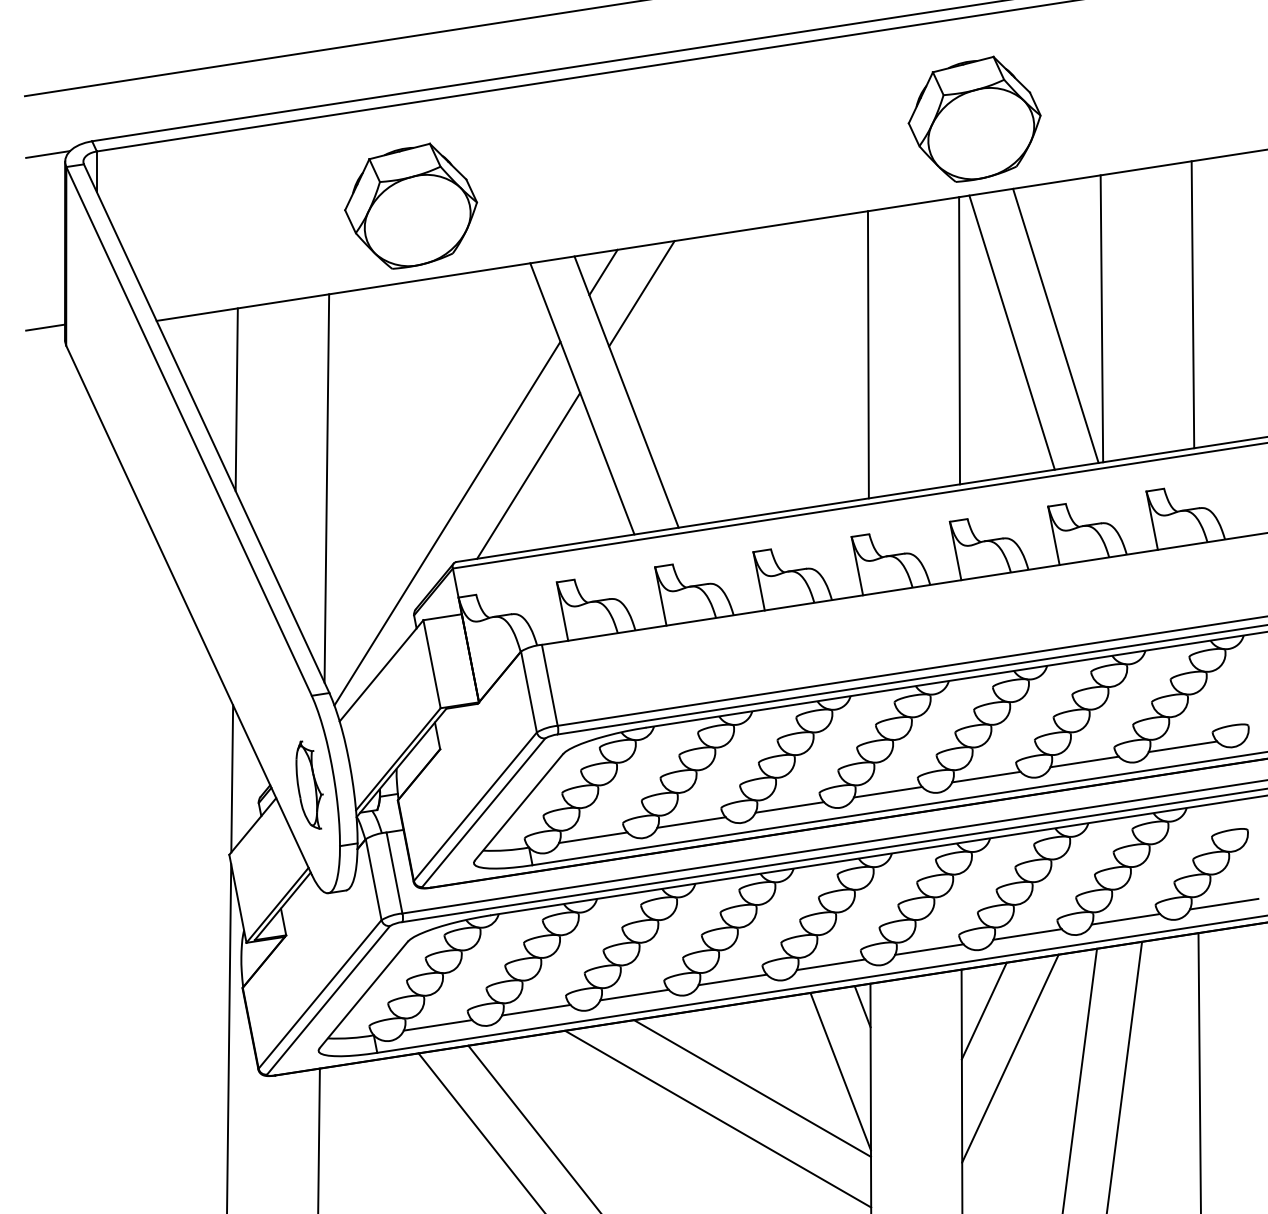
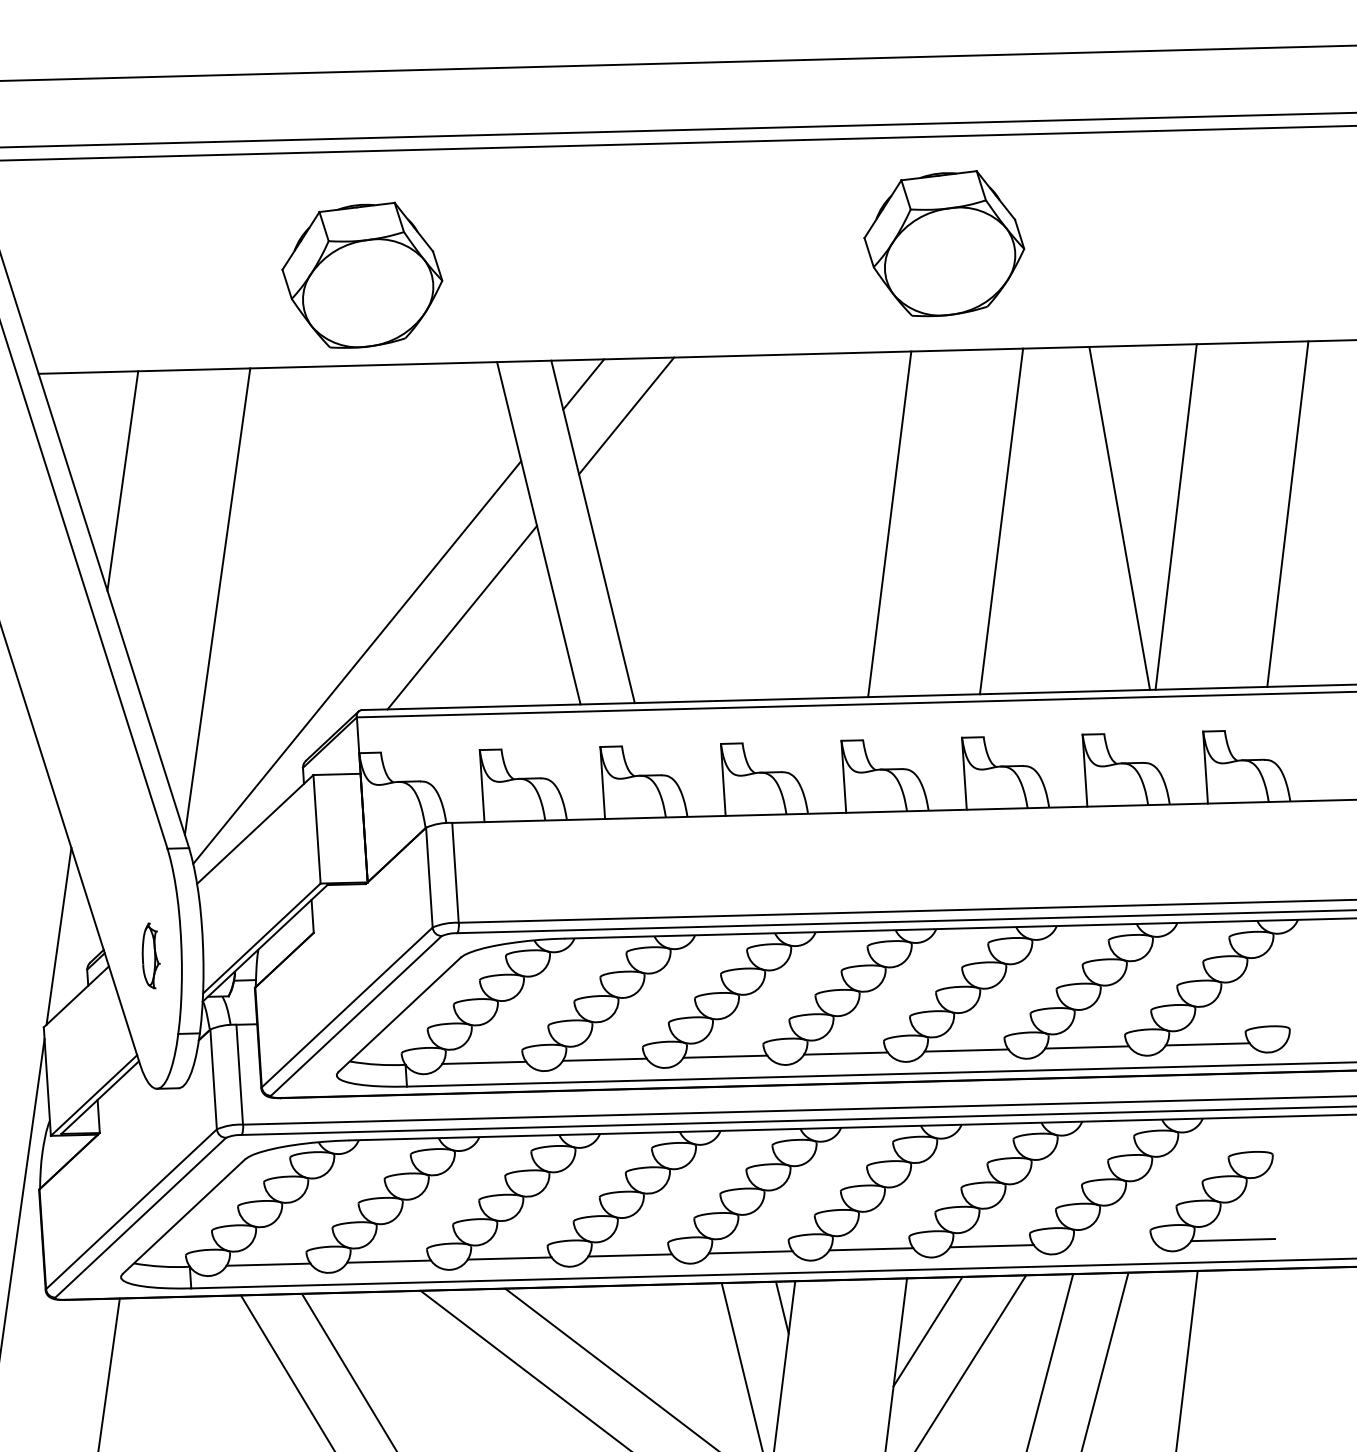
part: (974, 118) -> (944, 242), moved
line: (1011, 332) -> (1065, 519), removed
part: (309, 784) -> (151, 955), size x0.6
line: (1125, 919) -> (1111, 1243), removed

